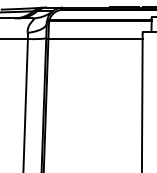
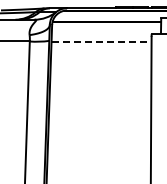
line: (96, 38) -> (102, 41), solid -> dashed

